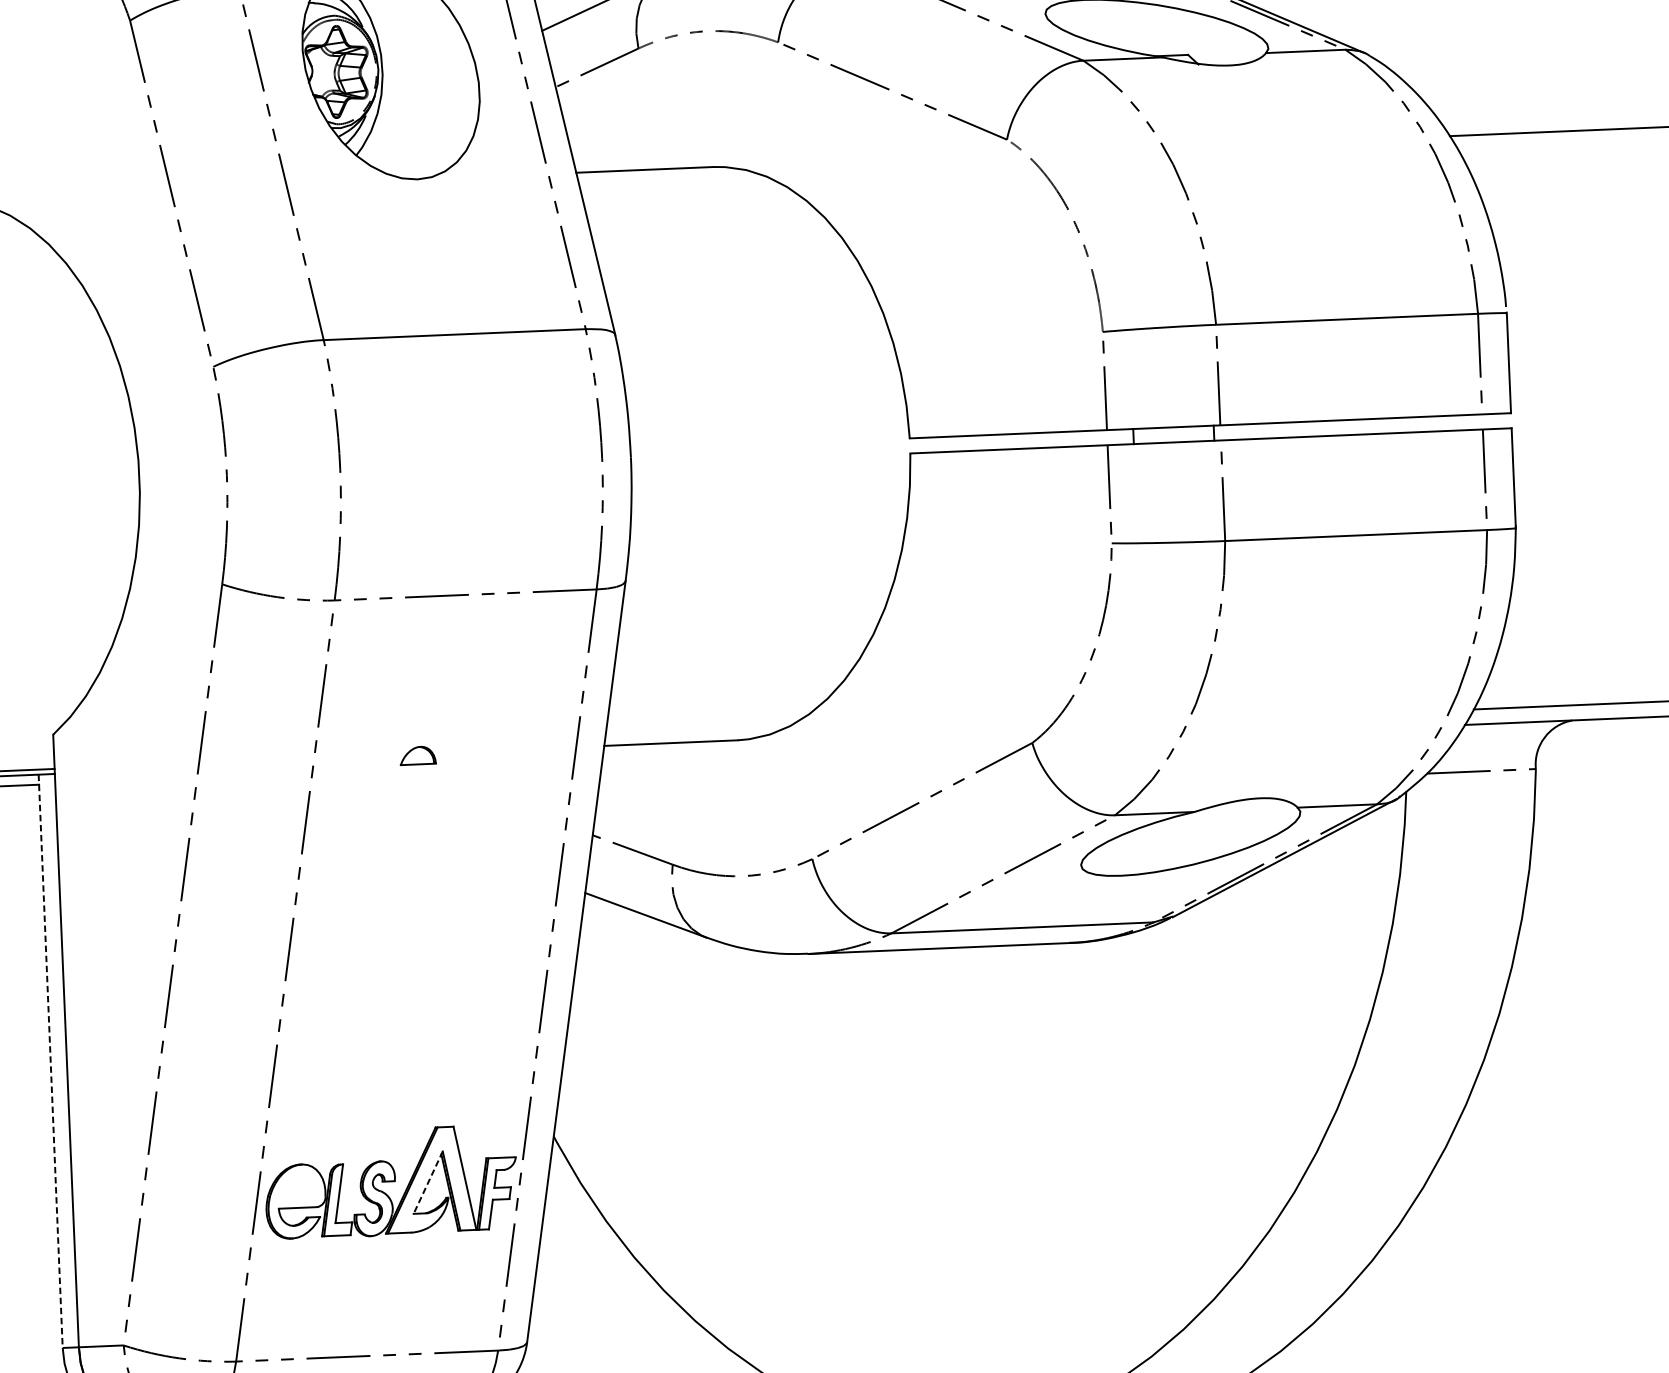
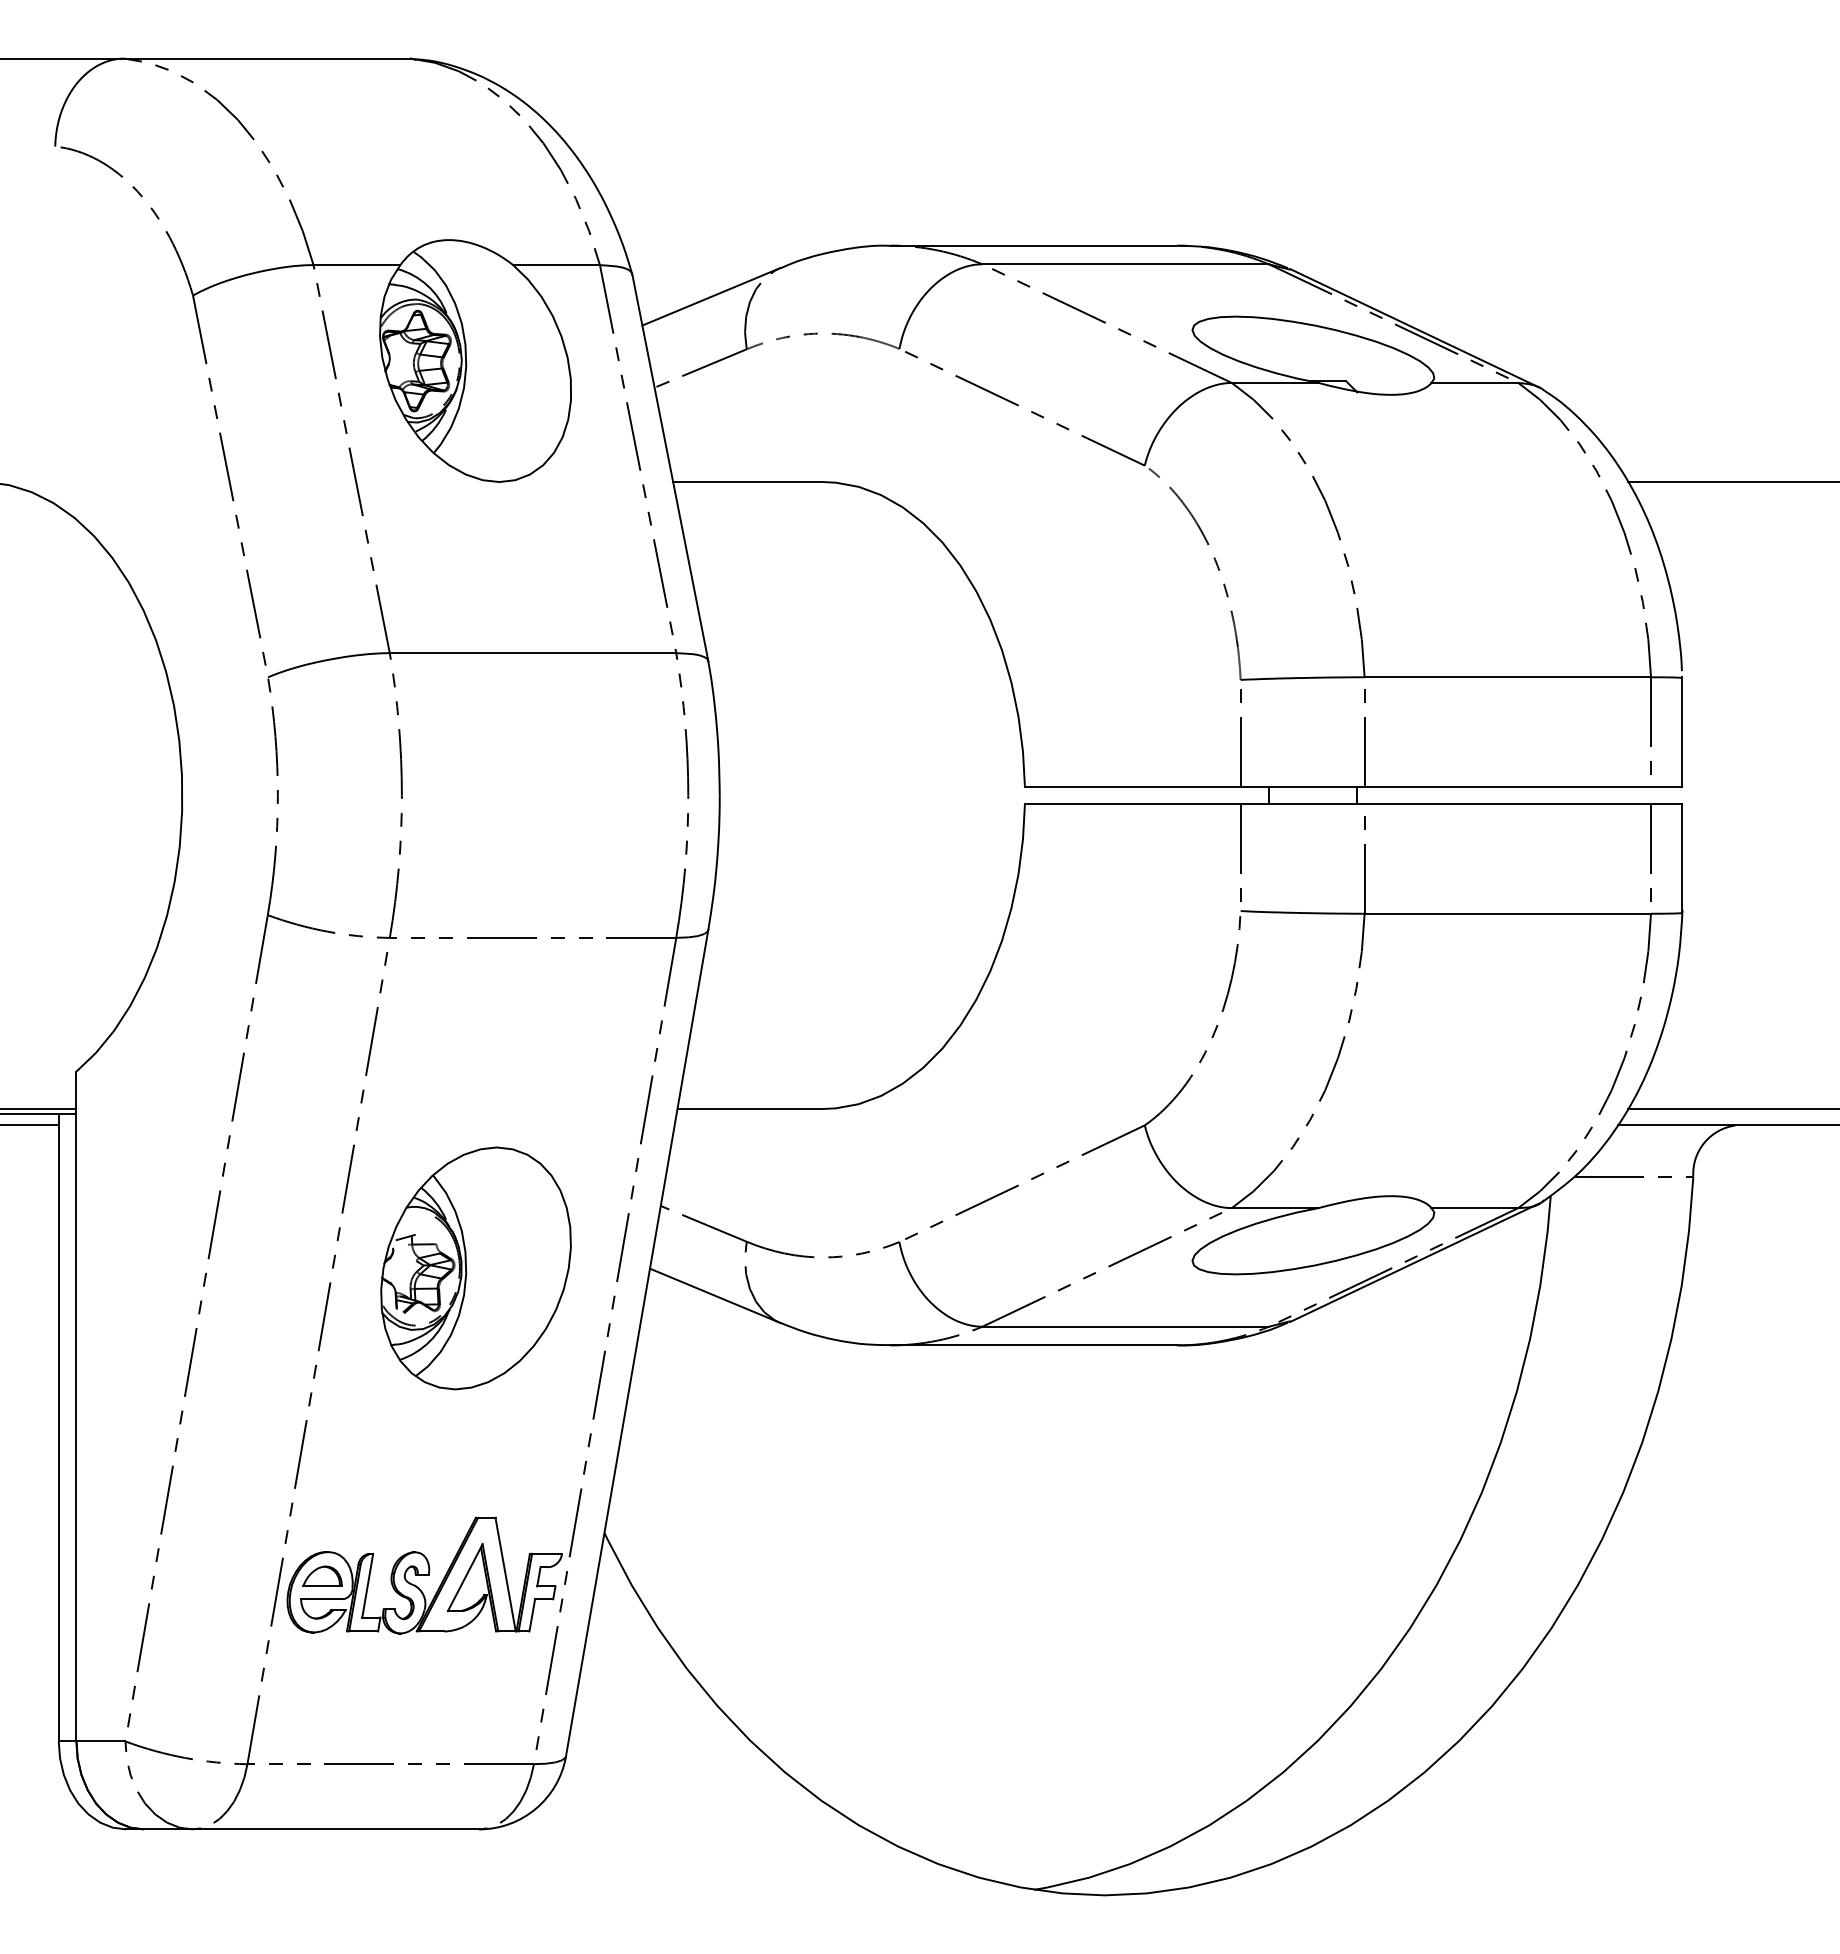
part: (417, 755) -> (322, 1575), moved
part: (425, 899) -> (475, 1268), added
line: (50, 1061) -> (58, 1428), dashed -> solid
line: (428, 1182) -> (465, 1577), dashed -> solid

